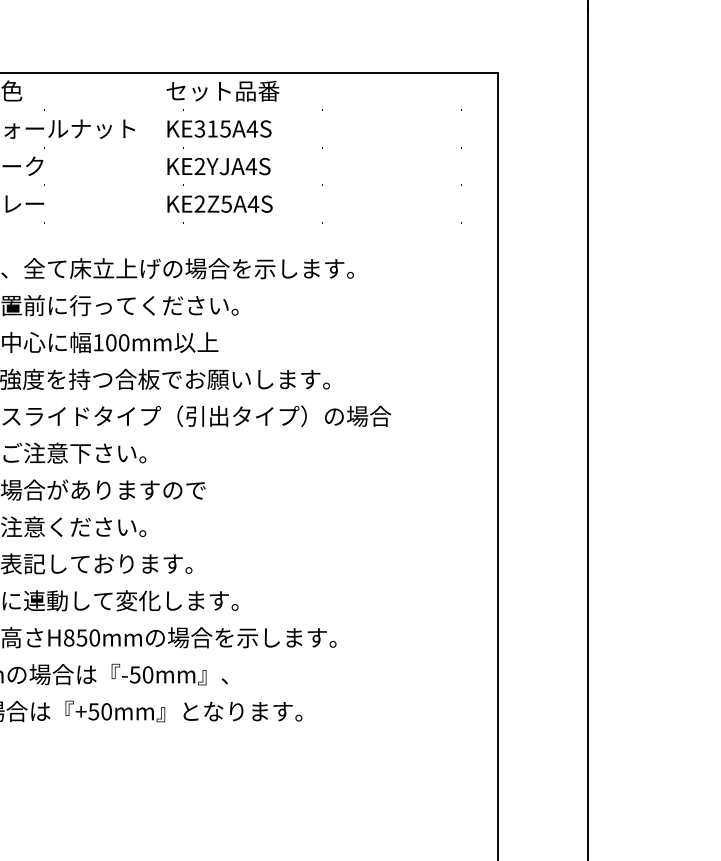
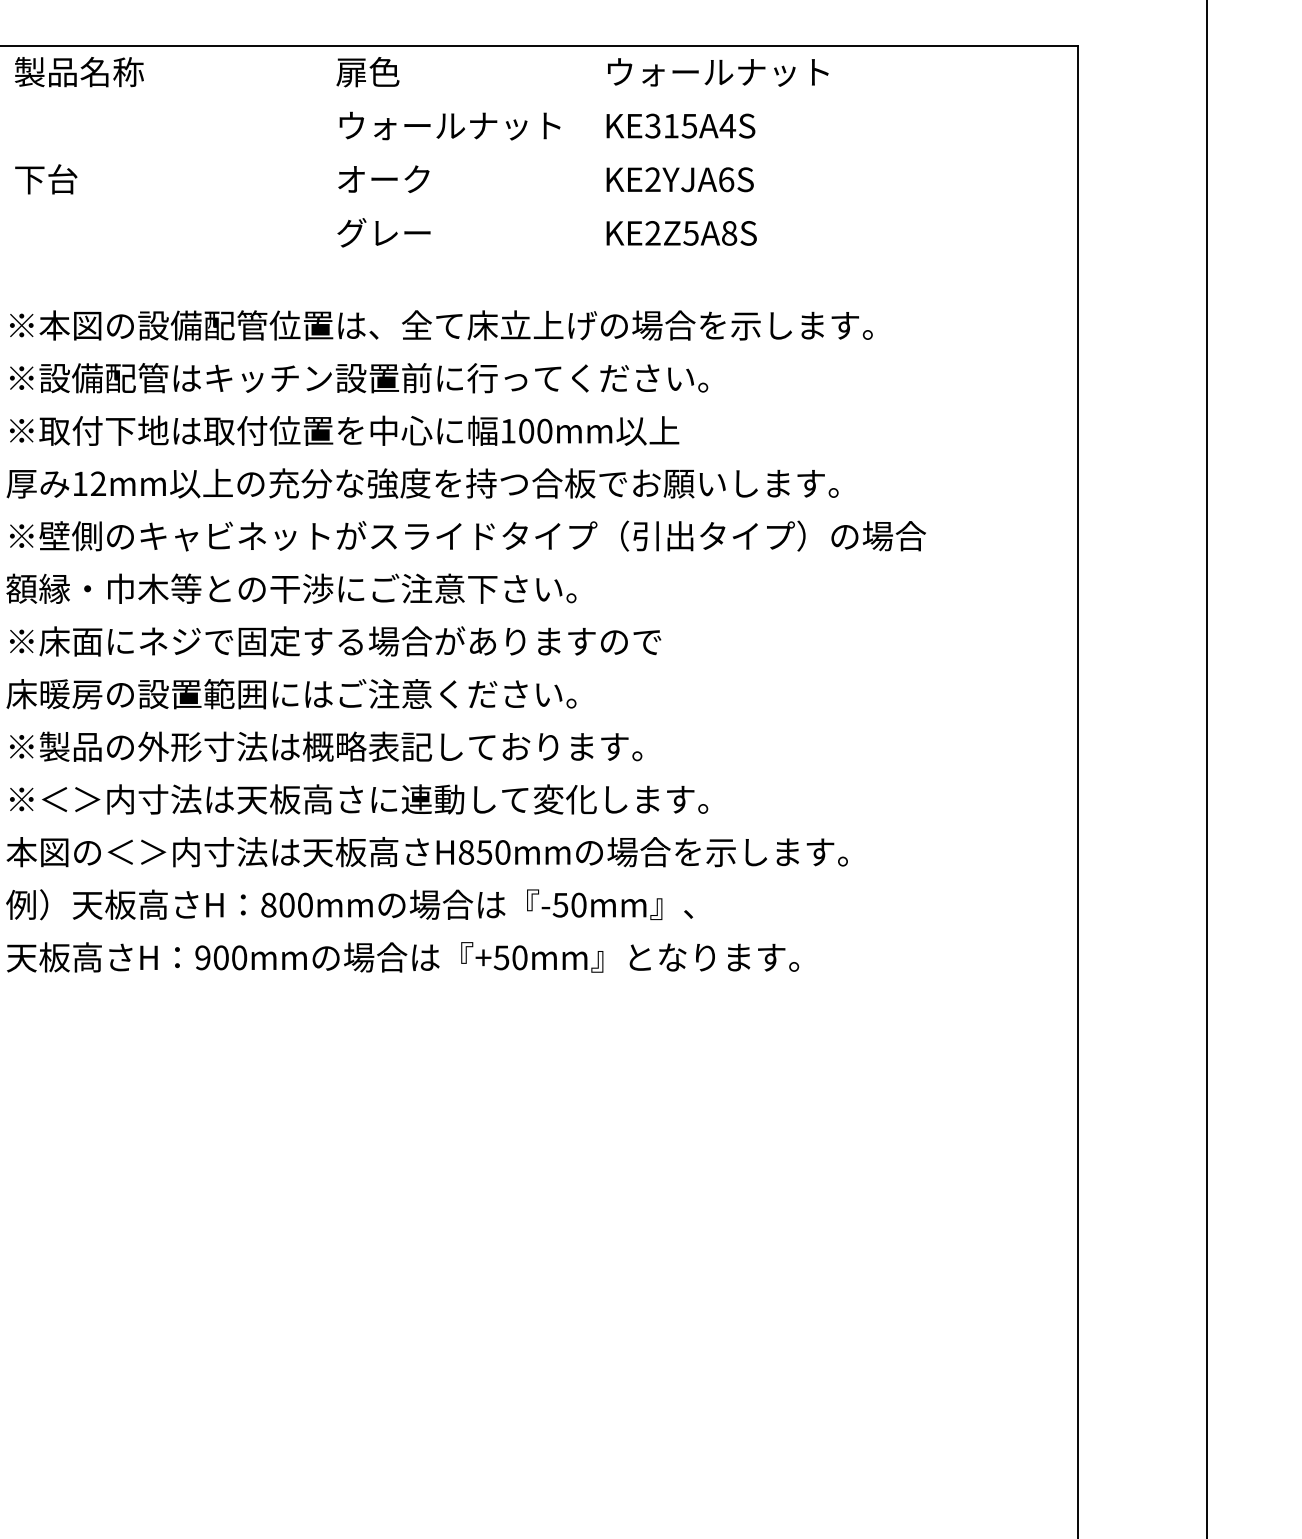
text: (244, 91) -> (716, 72), セット品番 -> ウォールナット
text: (251, 166) -> (726, 179), KE2YJA4S -> KE2YJA6S
text: (253, 204) -> (729, 233), KE2Z5A4S -> KE2Z5A8S

